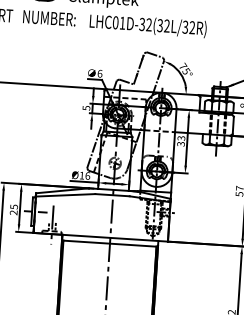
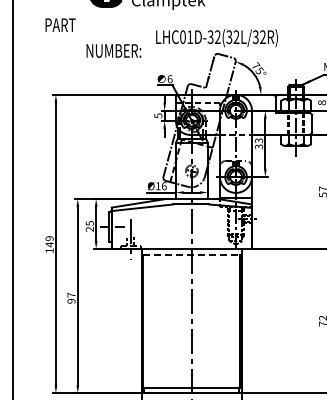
text: (49, 17) -> (113, 50), moved
text: (147, 26) -> (216, 38), moved
line: (111, 244) -> (193, 255), solid -> dashed

